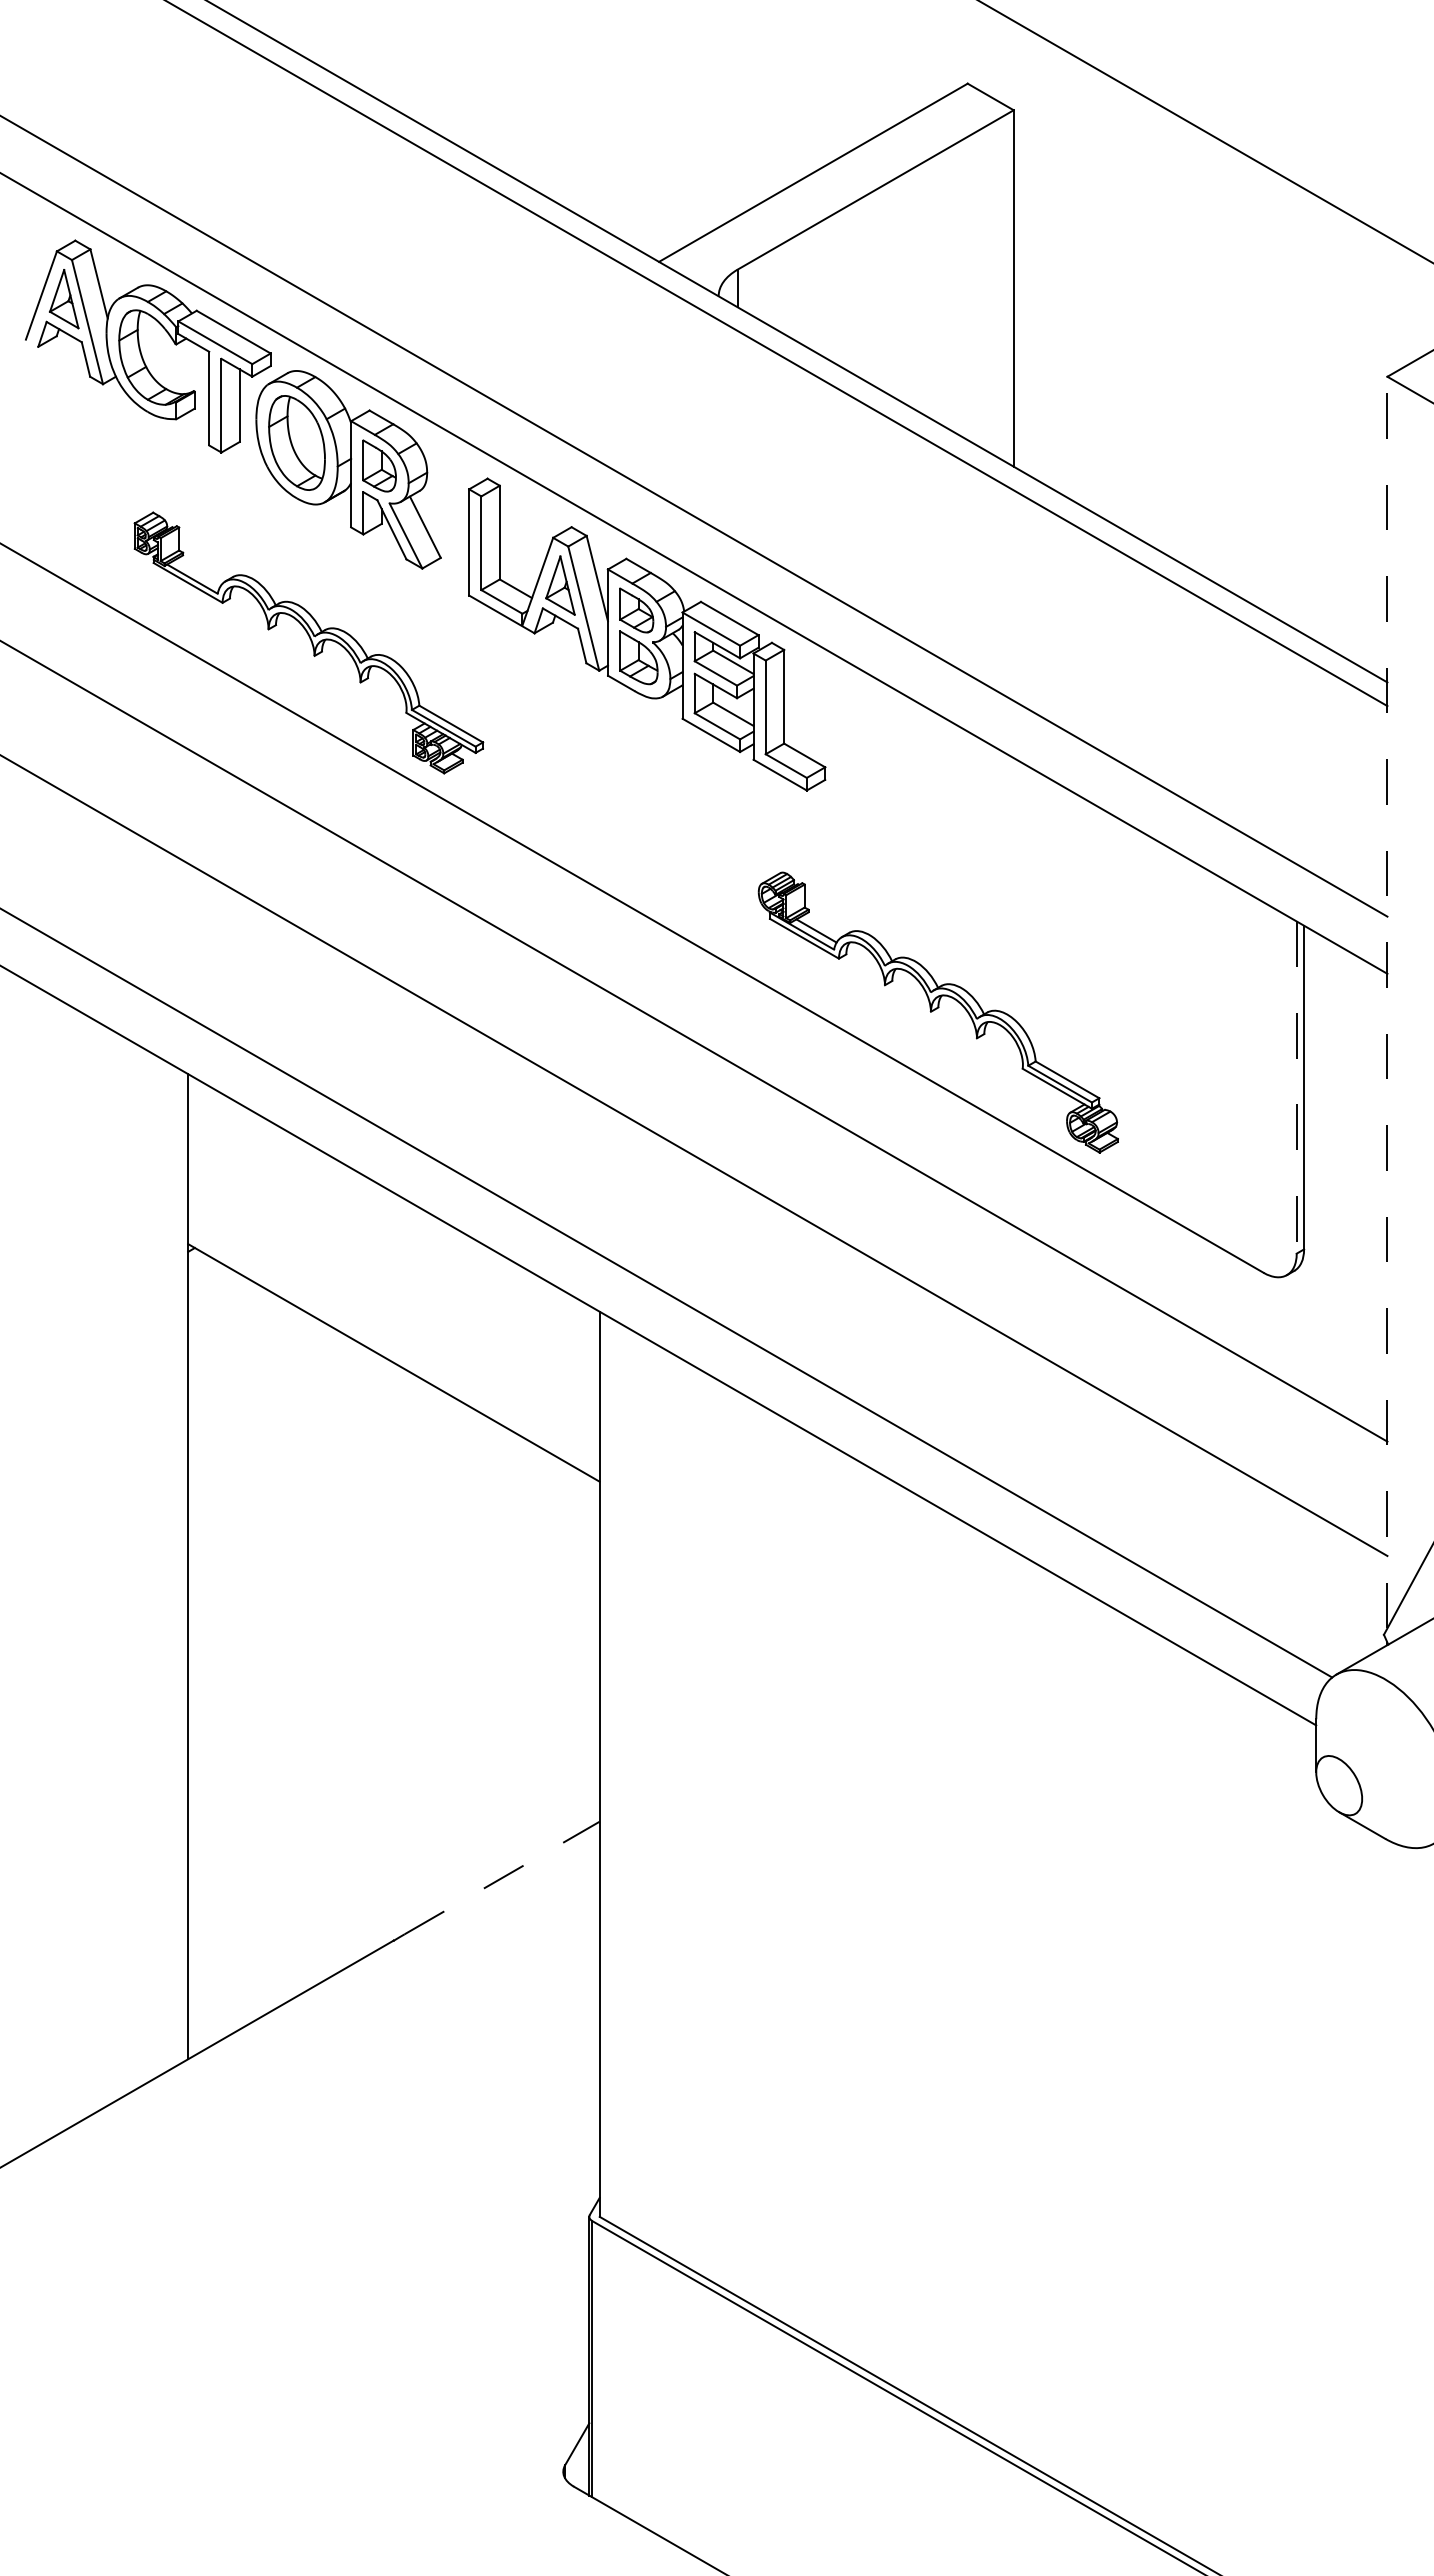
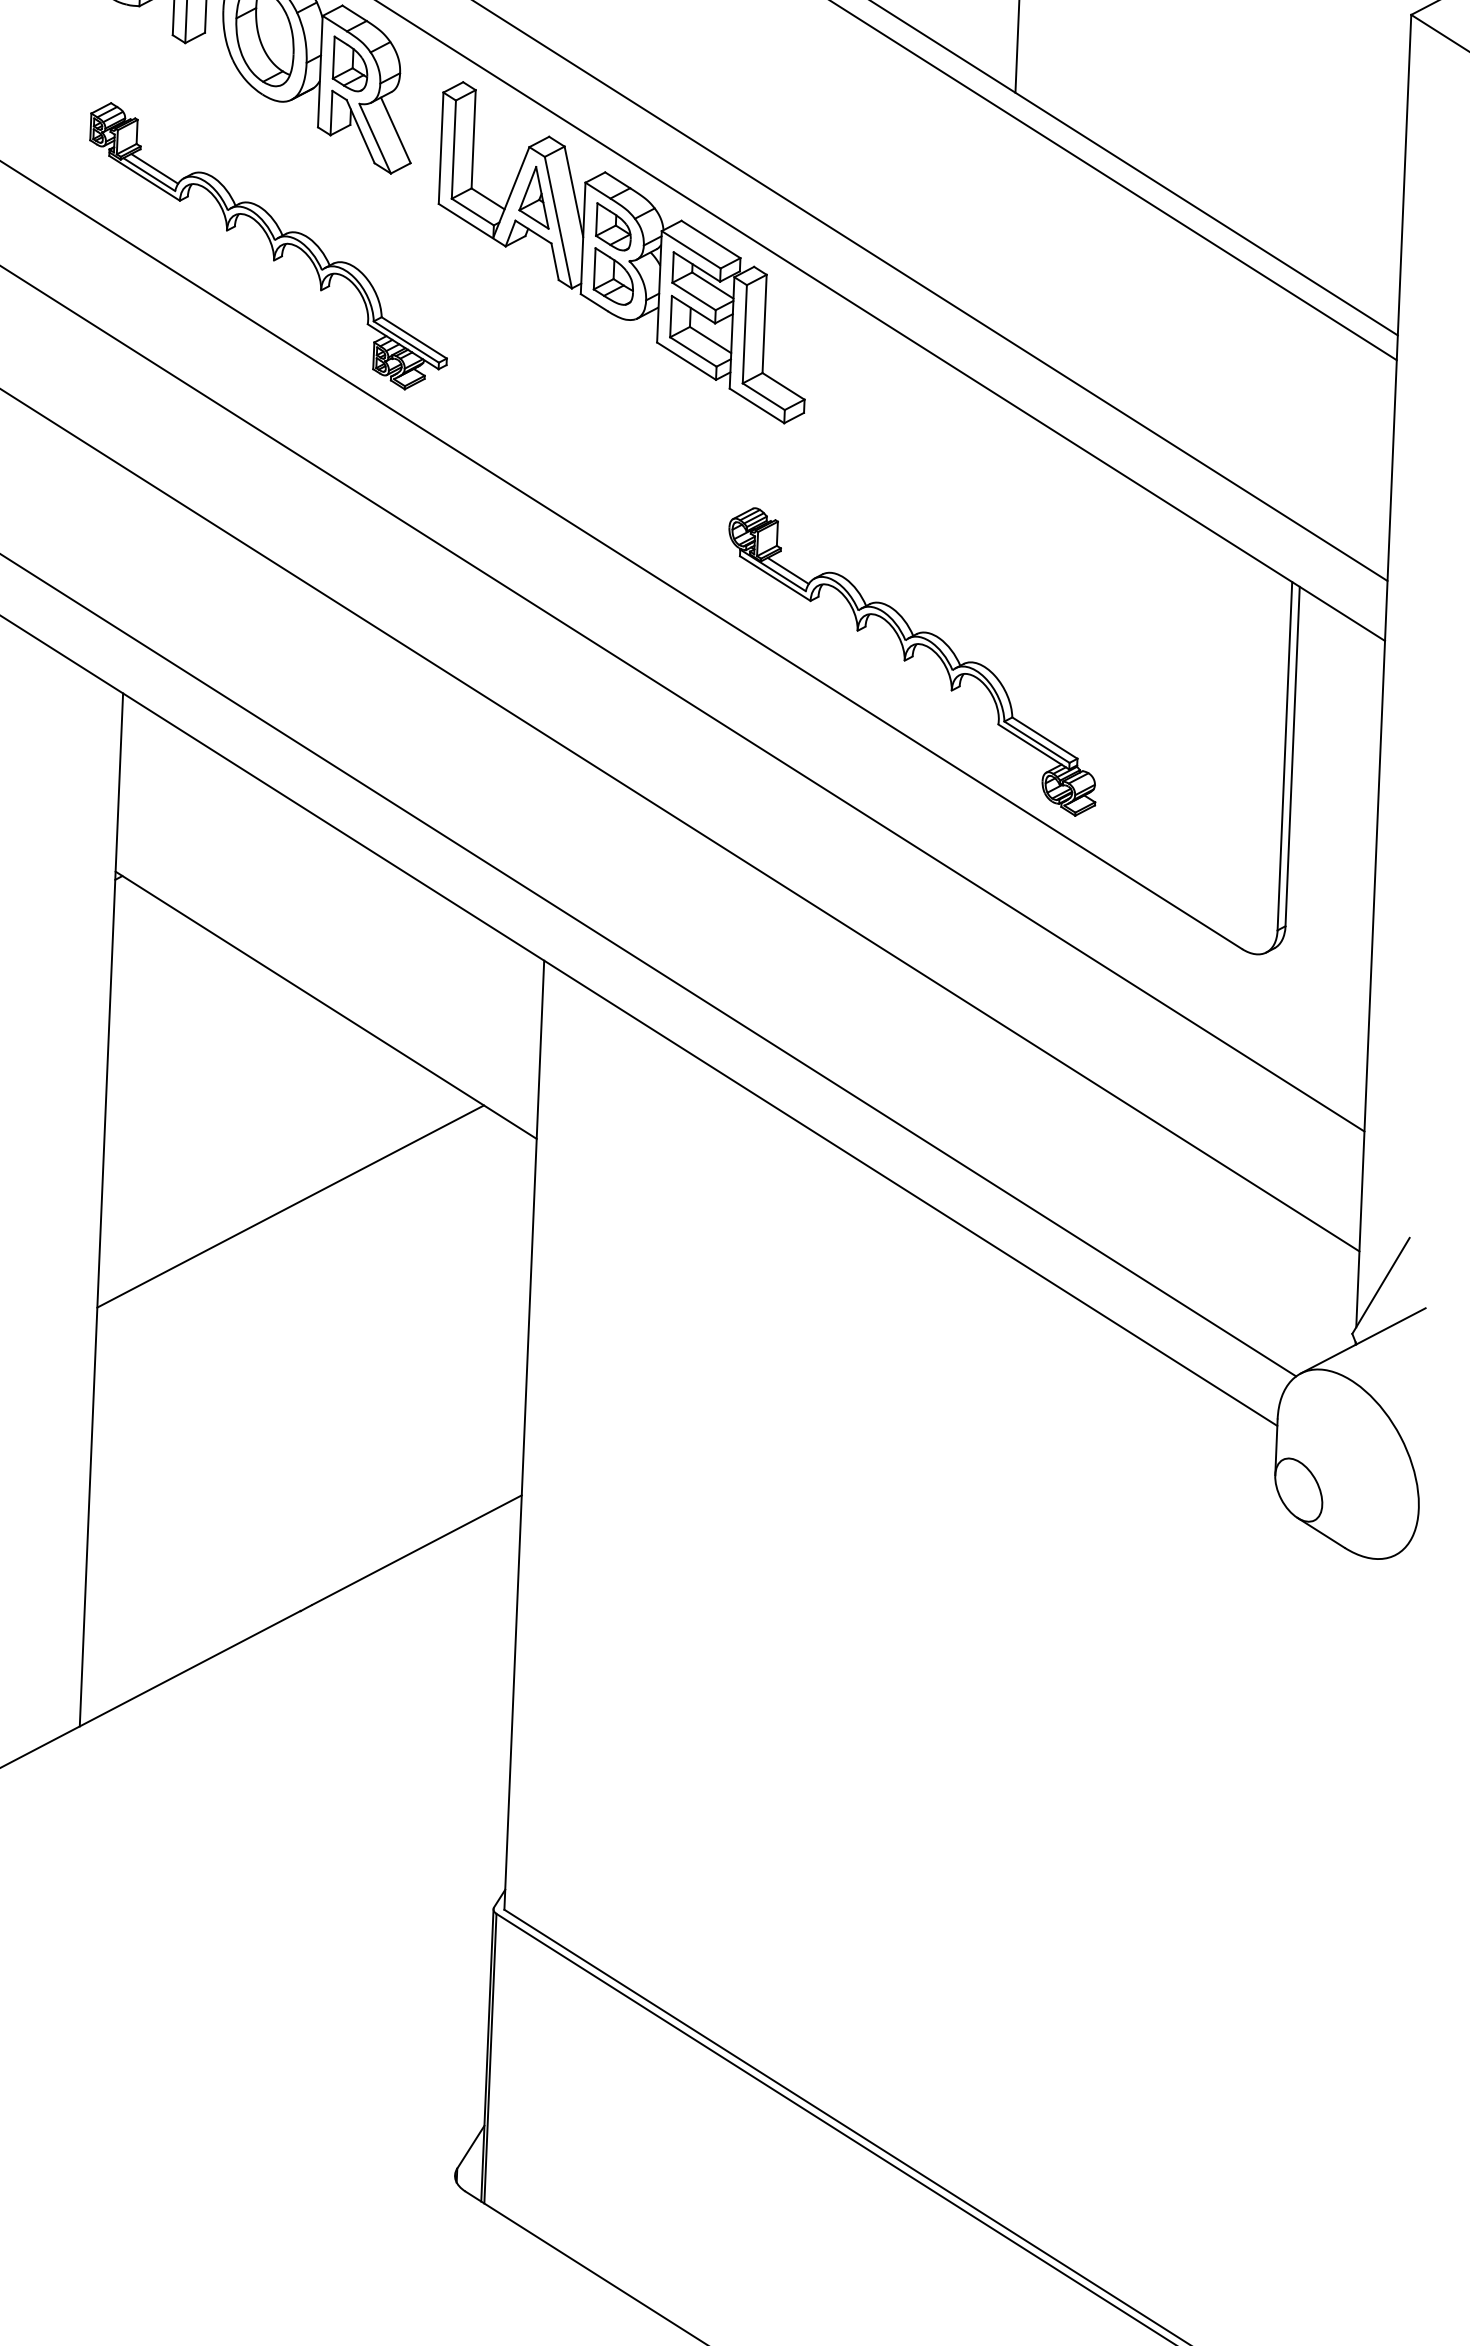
line: (197, 573) -> (154, 168), added
line: (1387, 1002) -> (1383, 671), dashed -> solid
line: (1296, 1088) -> (1284, 757), dashed -> solid
line: (368, 1555) -> (291, 1206), added
line: (502, 1877) -> (417, 1549), dashed -> solid

